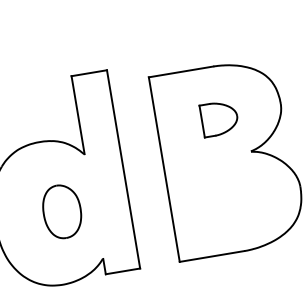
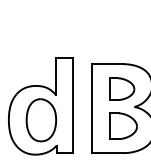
part: (219, 117) -> (122, 88), size x1.43
part: (234, 193) -> (123, 125), added
part: (60, 212) -> (40, 120), size x1.67

